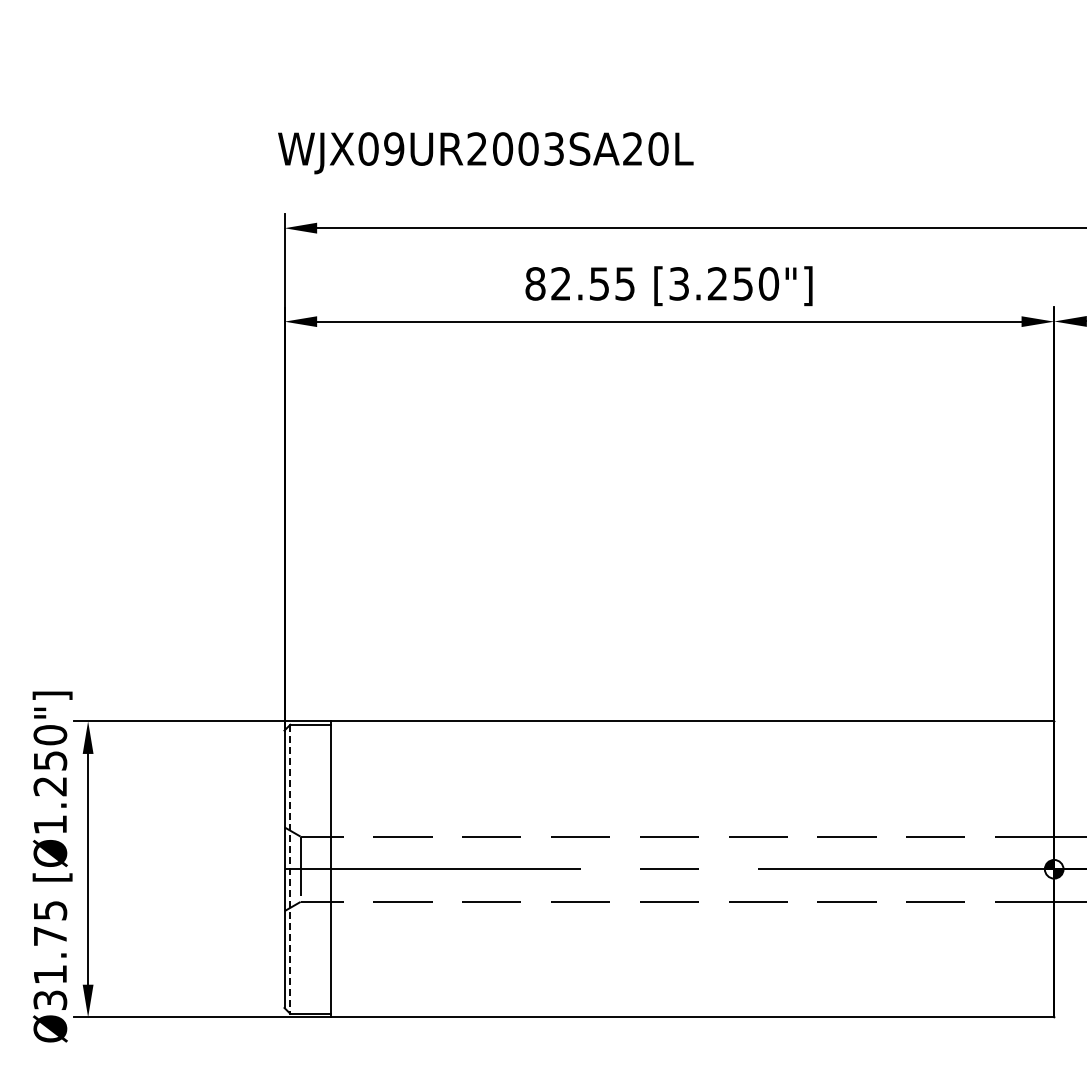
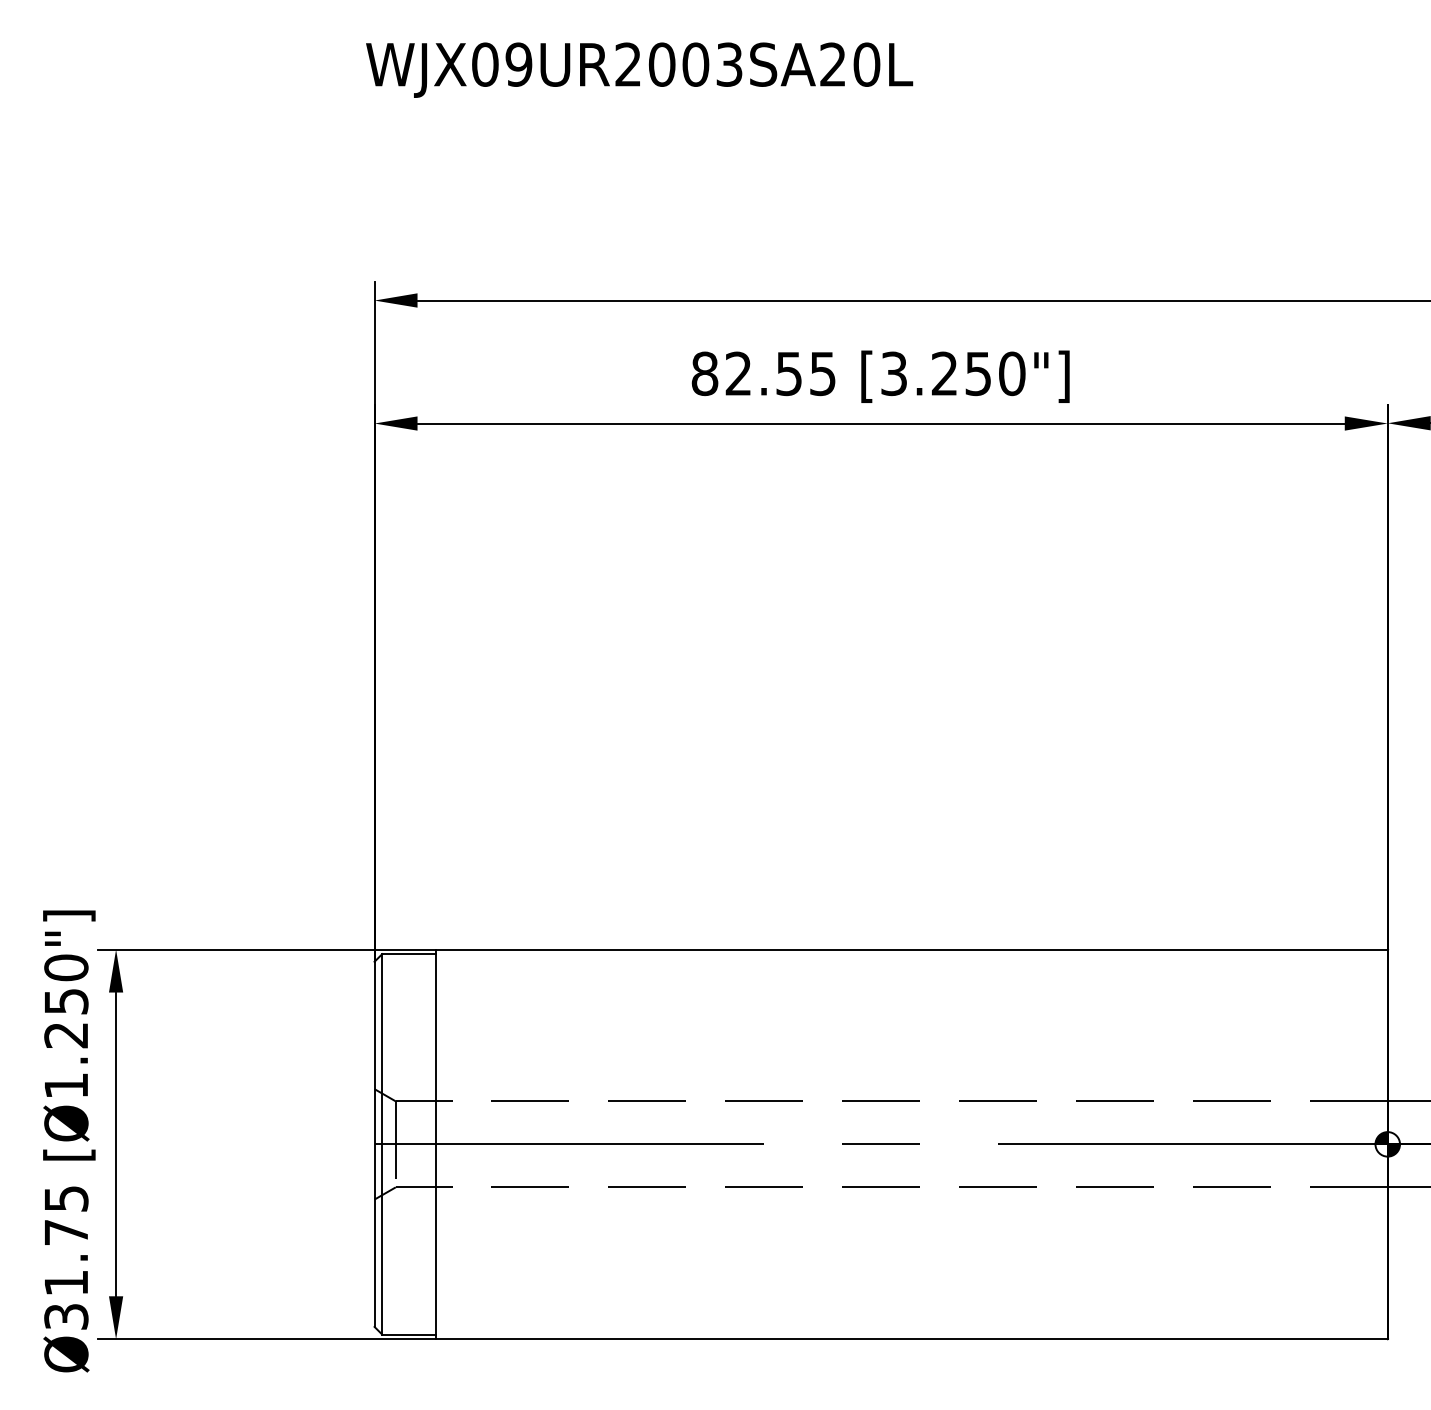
text: (485, 153) -> (639, 70), moved
line: (290, 869) -> (382, 1144), dashed -> solid

